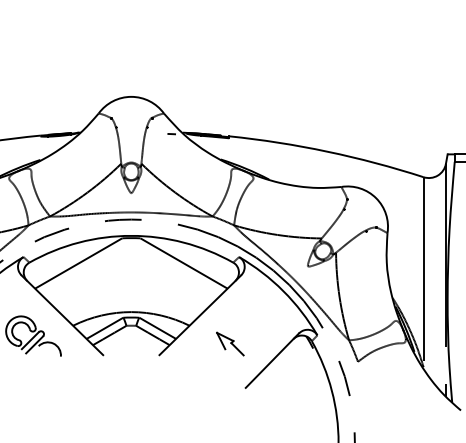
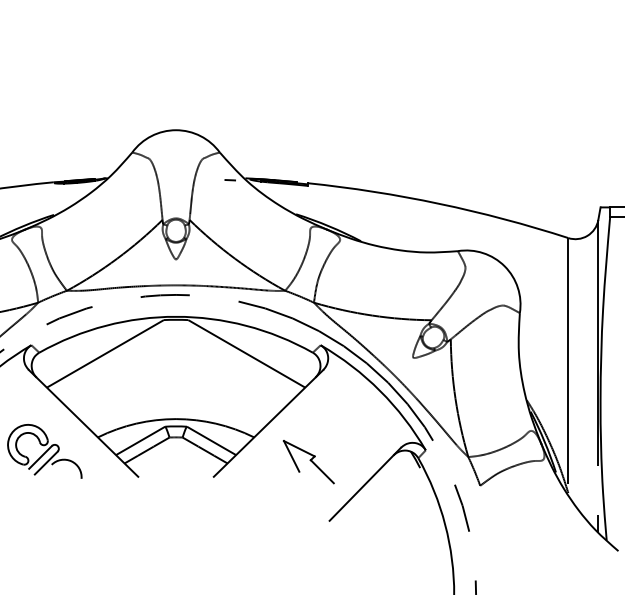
part: (230, 343) -> (309, 461), size x1.4

